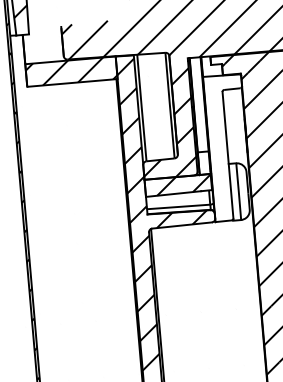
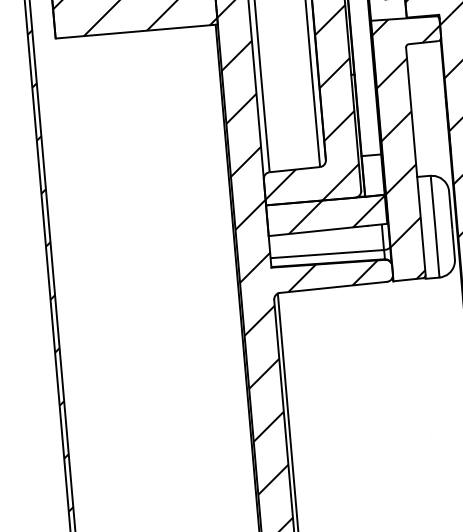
hatch: (222, 148) -> (406, 149), added

